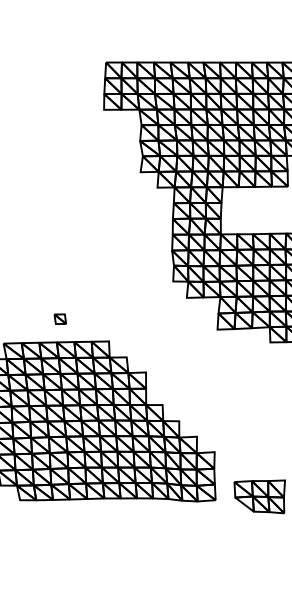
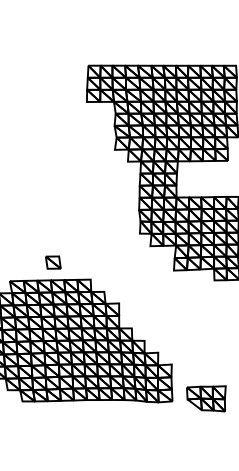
part: (60, 319) -> (53, 262), size x1.67

